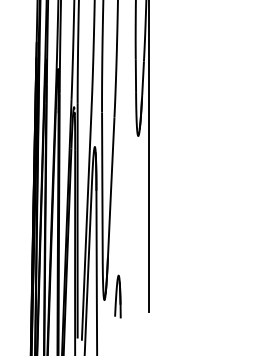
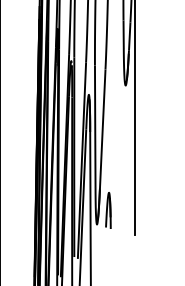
part: (117, 296) -> (108, 210), moved

